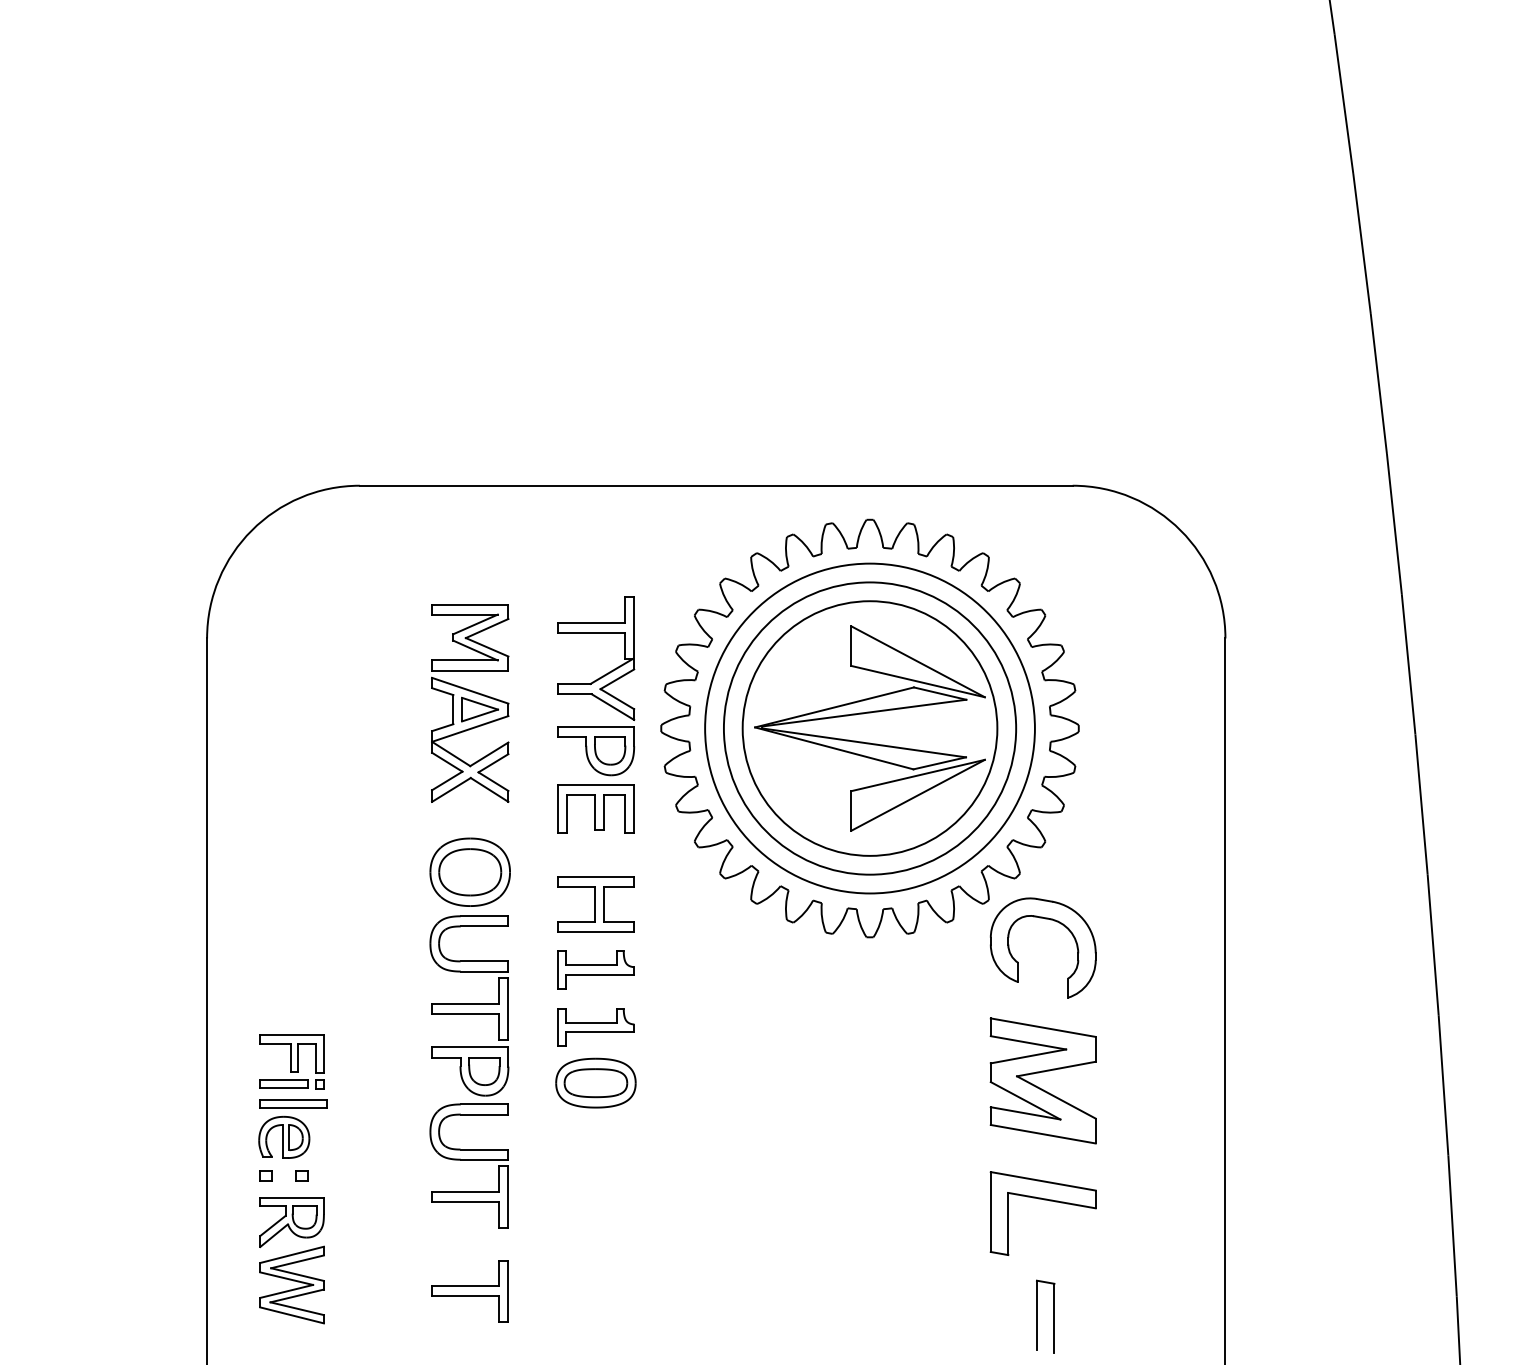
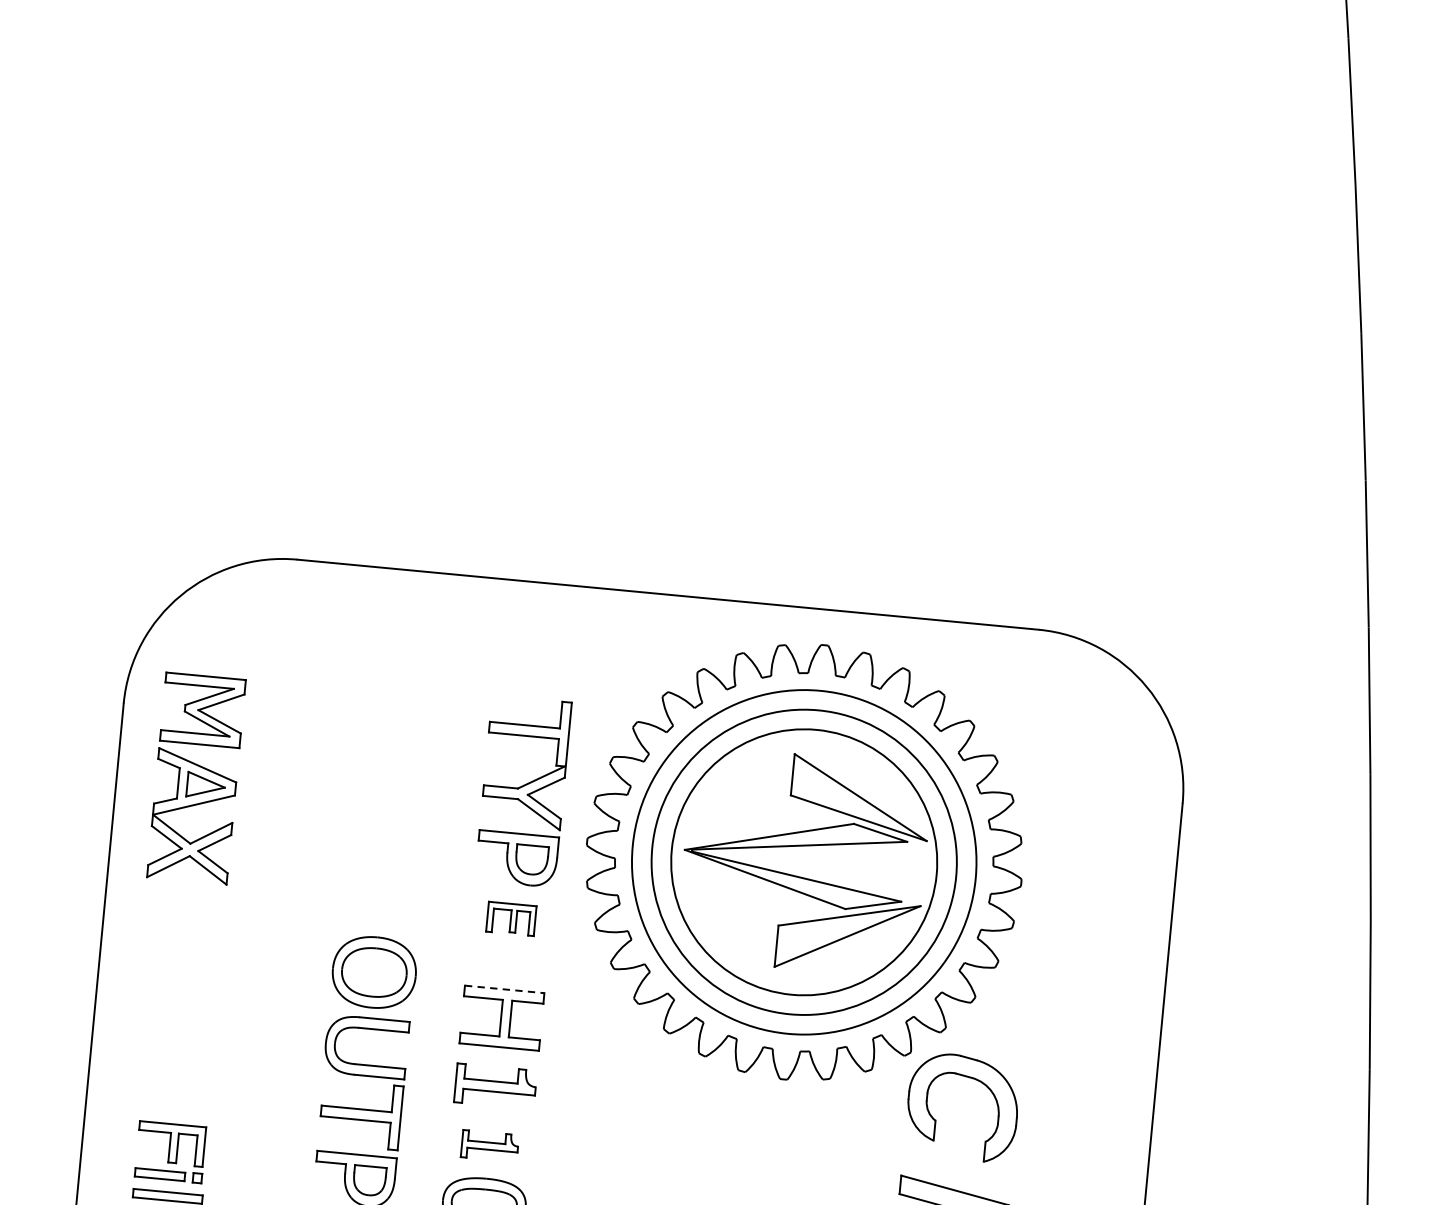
part: (470, 703) -> (196, 778), moved
part: (595, 808) -> (510, 918), size x0.6
line: (596, 876) -> (505, 989), solid -> dashed
part: (595, 1027) -> (489, 1146), size x0.7

